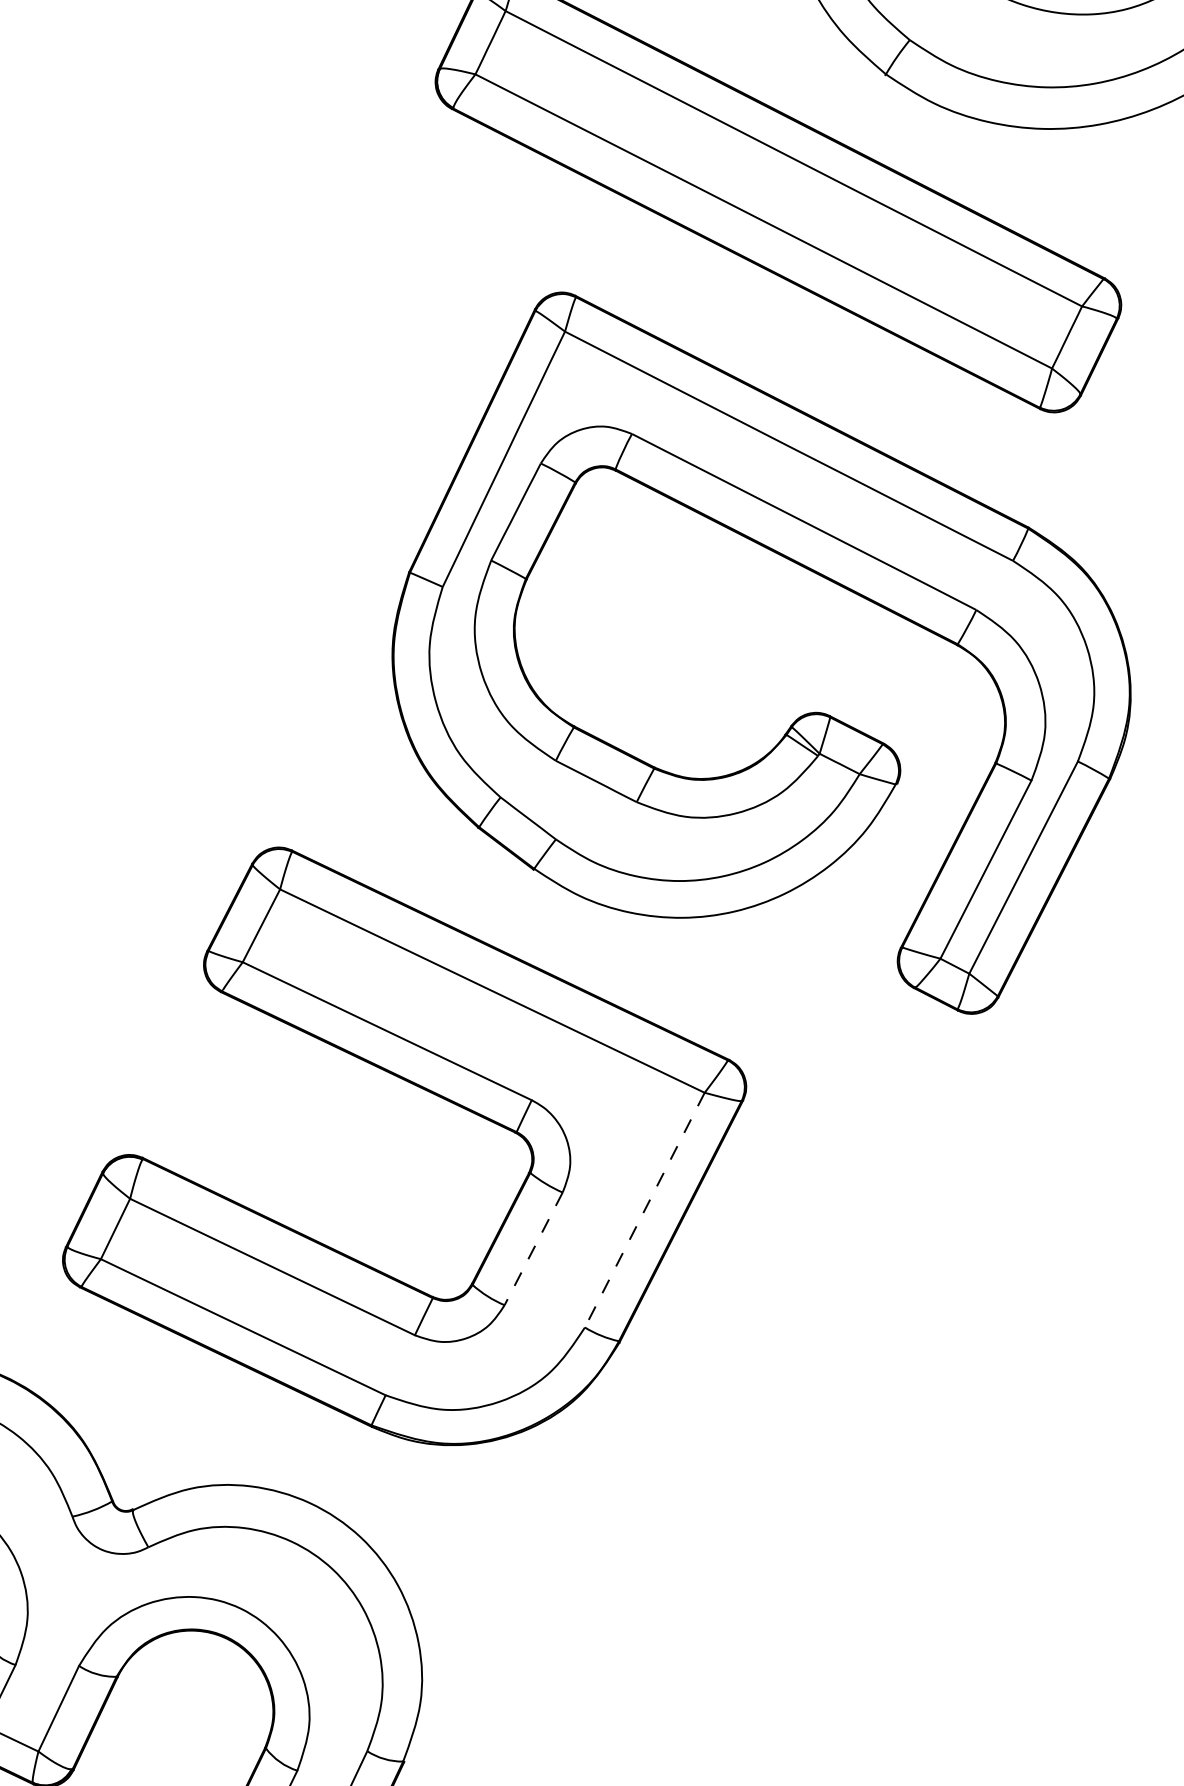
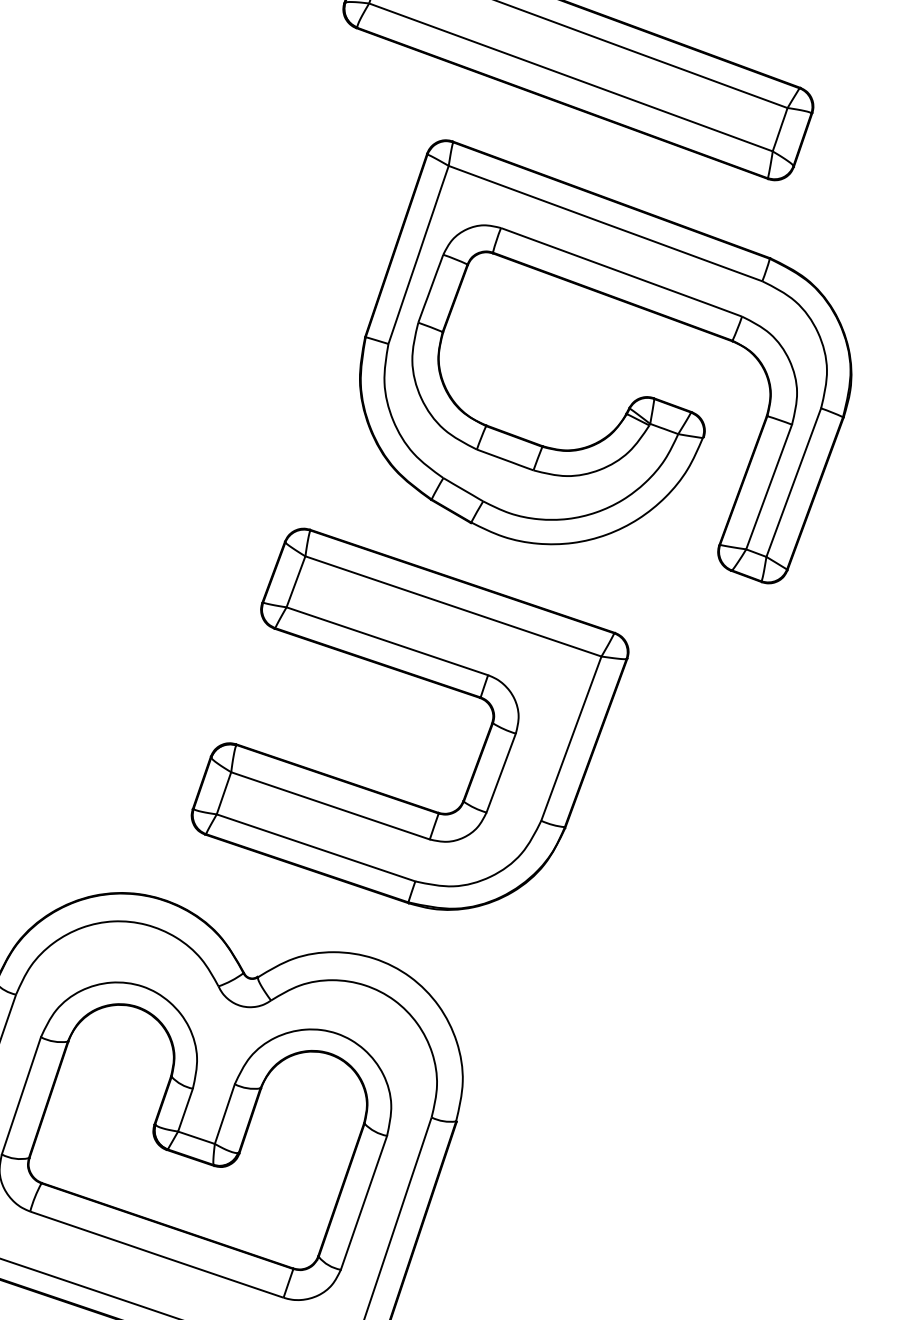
line: (645, 1209) -> (571, 738), dashed -> solid
line: (534, 1249) -> (501, 773), dashed -> solid

